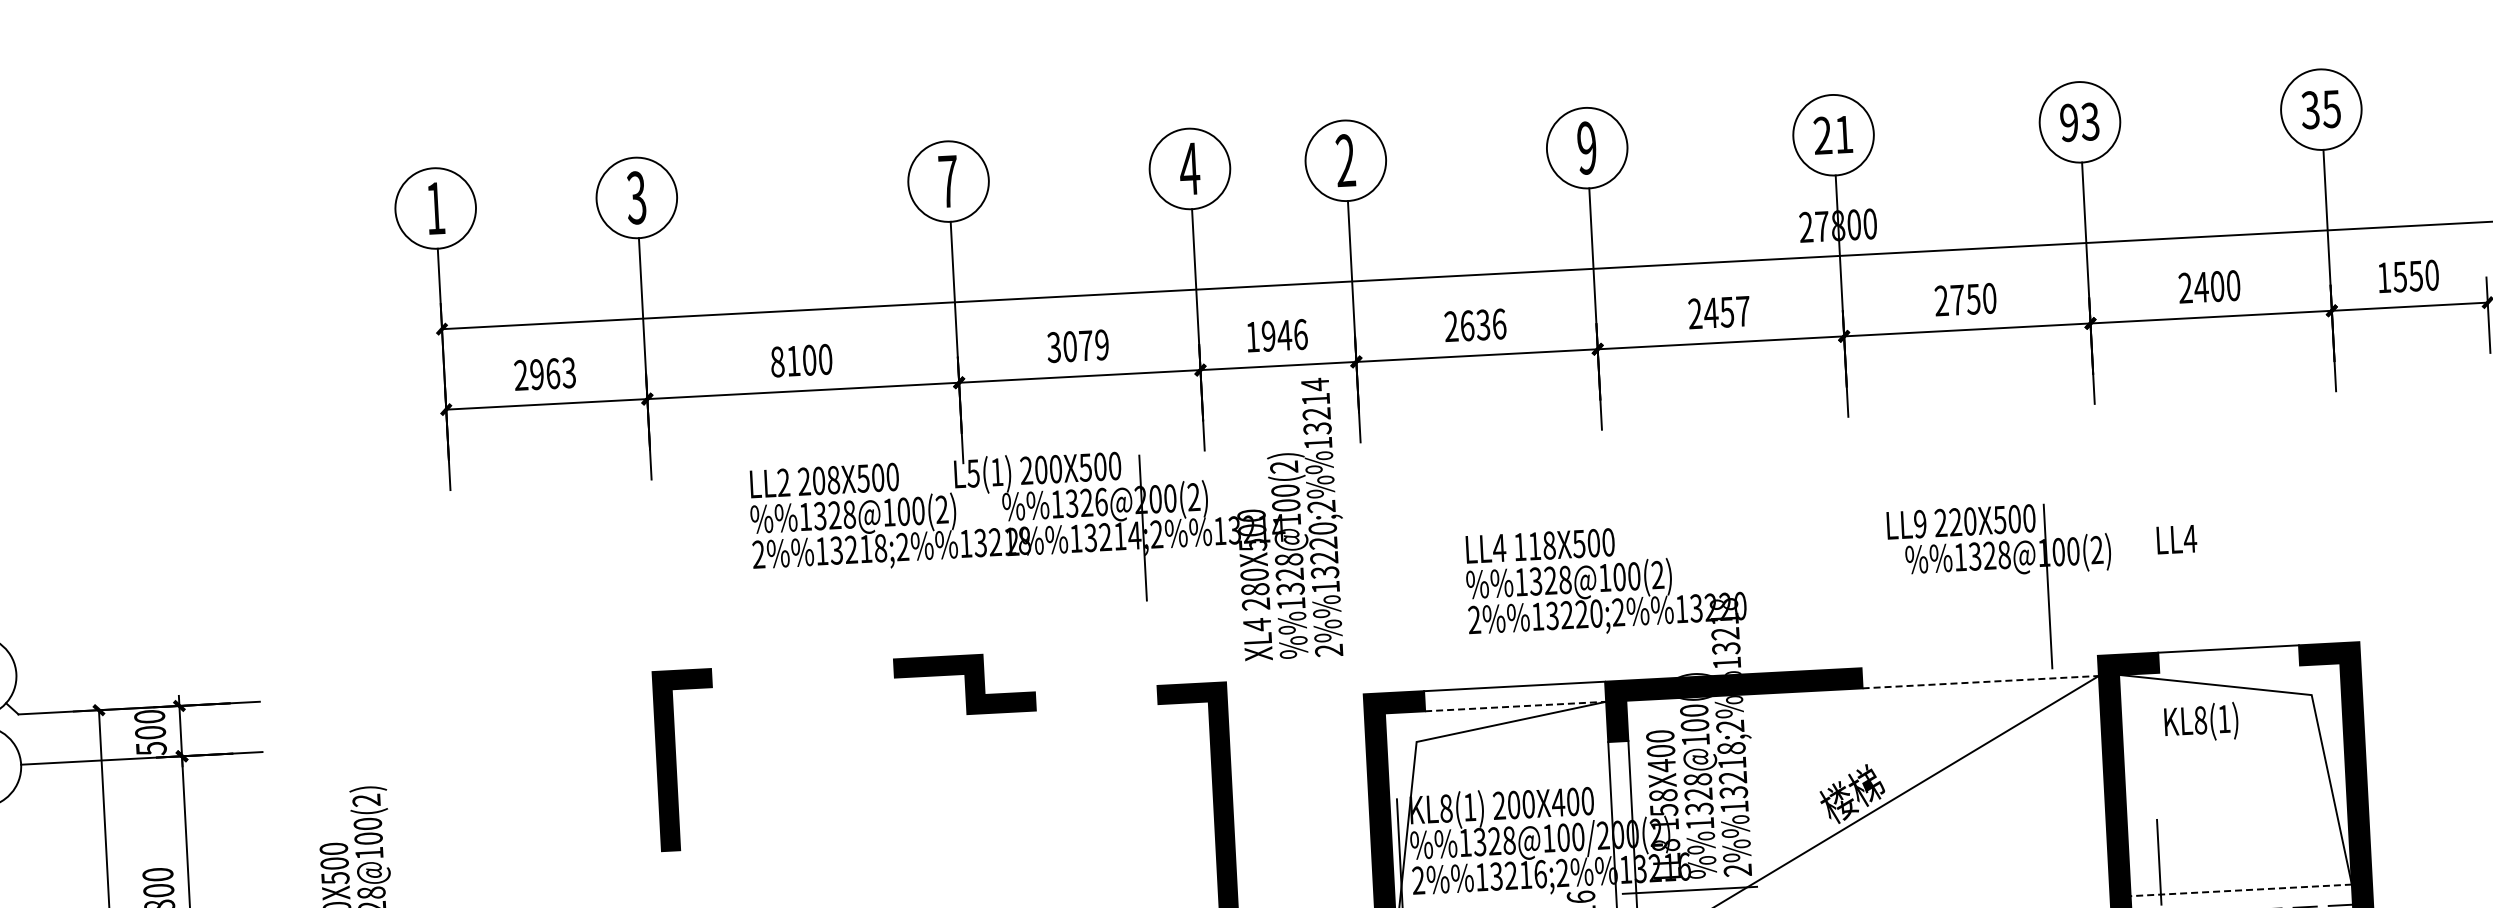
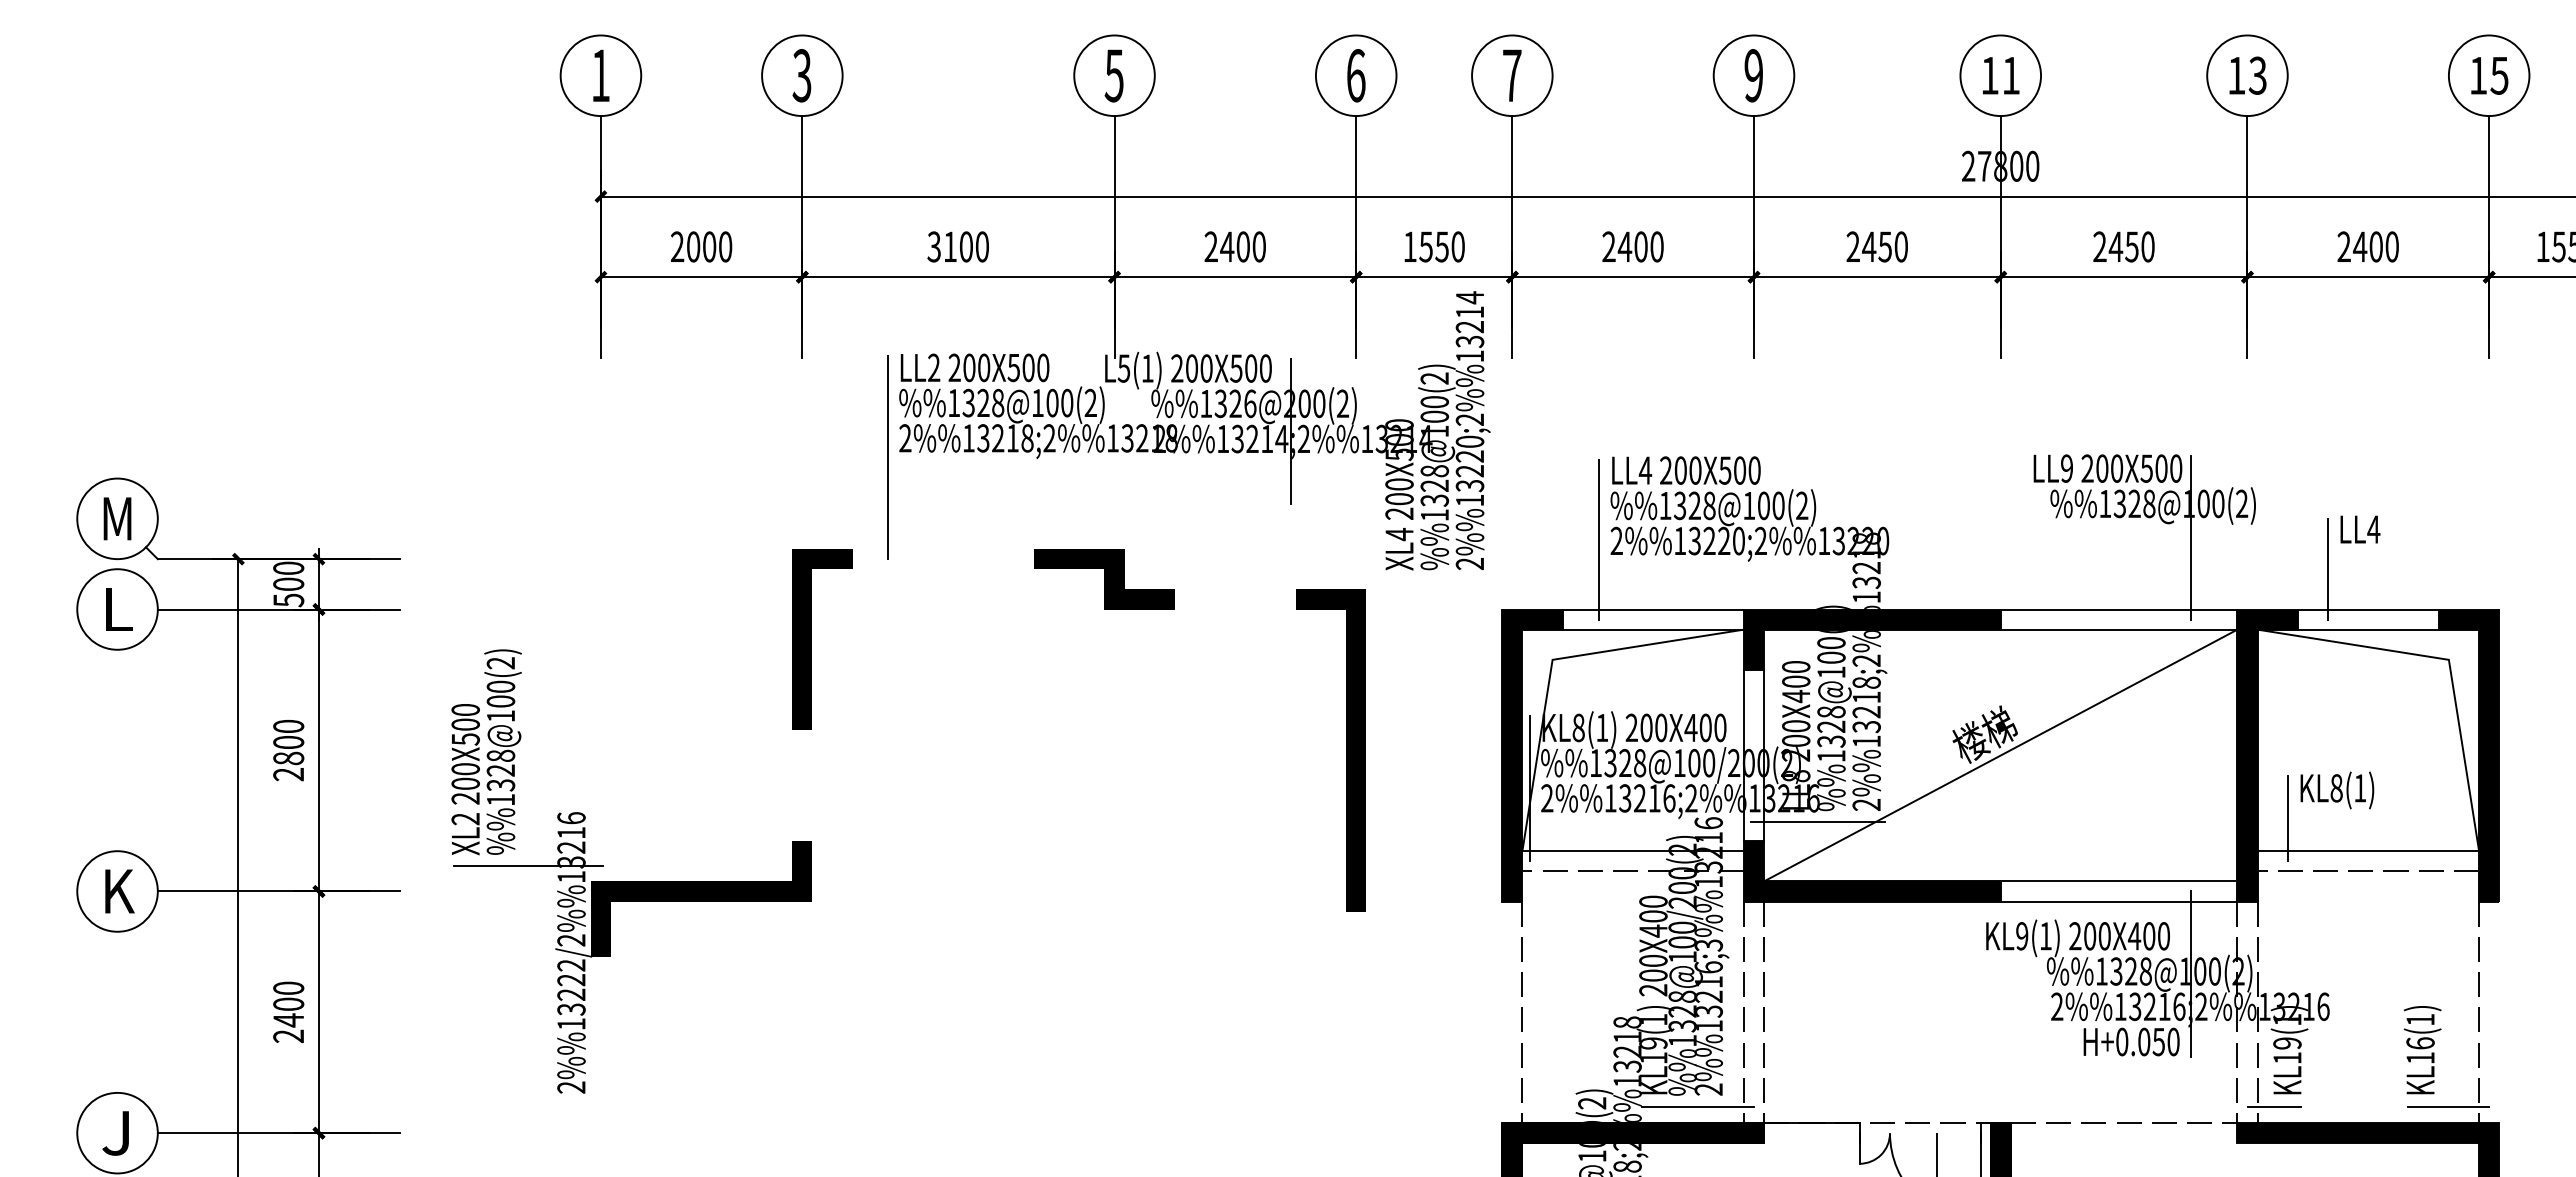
text: (2309, 110) -> (2477, 75), 35 -> 15
text: (2069, 122) -> (2236, 75), 93 -> 13
text: (1822, 135) -> (1989, 75), 21 -> 11
text: (1346, 160) -> (1512, 75), 2 -> 7
text: (1190, 168) -> (1356, 75), 4 -> 6
text: (947, 181) -> (1113, 75), 7 -> 5
text: (1957, 299) -> (2115, 246), 2750 -> 2450
text: (1742, 310) -> (1900, 246), 2457 -> 2450
text: (1482, 324) -> (1640, 246), 2636 -> 2400
text: (1284, 335) -> (1441, 246), 1946 -> 1550
text: (1077, 345) -> (1234, 246), 3079 -> 2400
text: (777, 361) -> (934, 246), 8100 -> 3100
text: (553, 373) -> (709, 246), 2963 -> 2000
text: (834, 479) -> (984, 367), 208X500 -> 200X500
text: (1955, 522) -> (2102, 468), 220X500 -> 200X500
text: (2176, 539) -> (2360, 529), moved
text: (1534, 546) -> (1680, 470), 118X500 -> 200X500
line: (742, 574) -> (888, 457), added
text: (1255, 589) -> (1399, 499), 280X500 -> 200X500
line: (2185, 610) -> (2327, 568), added
line: (1457, 619) -> (1599, 539), added
line: (1979, 662) -> (2118, 609), added
line: (2228, 669) -> (2367, 629), added
line: (1981, 682) -> (2119, 629), dashed -> solid
line: (1515, 706) -> (1653, 629), dashed -> solid
text: (2201, 722) -> (2337, 790), moved
text: (1664, 809) -> (1796, 740), 158X400 -> 200X400
line: (2241, 890) -> (2368, 851), dashed -> solid

